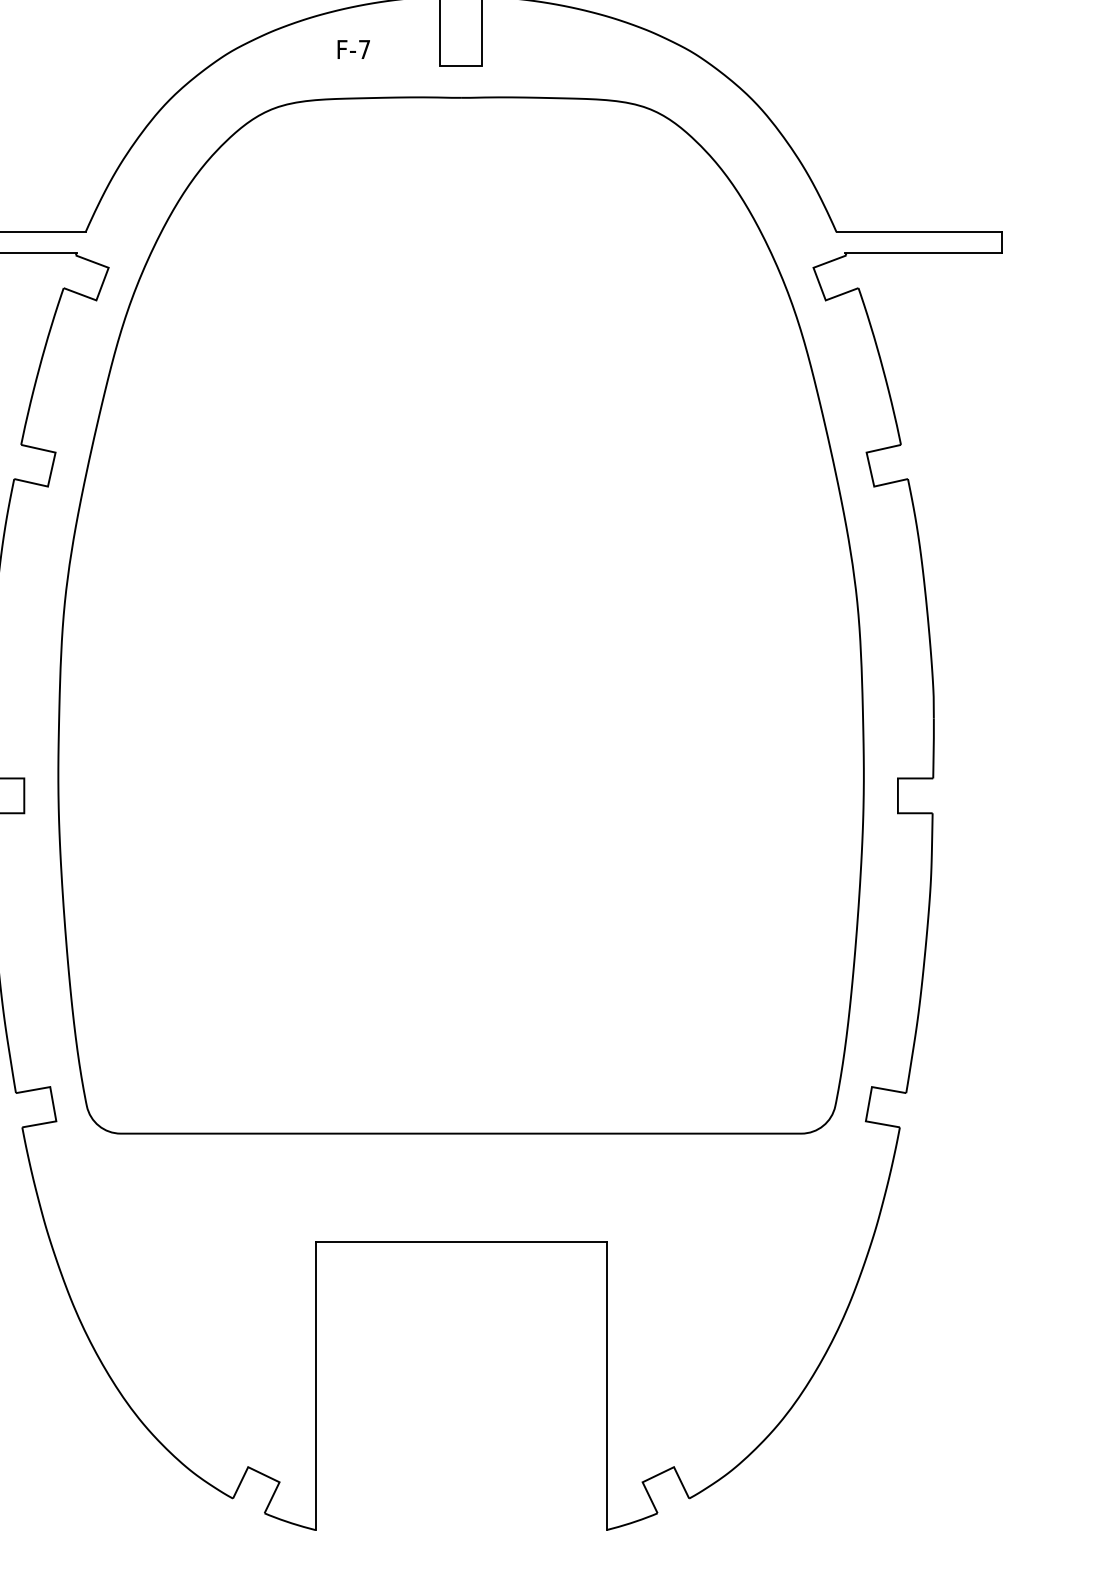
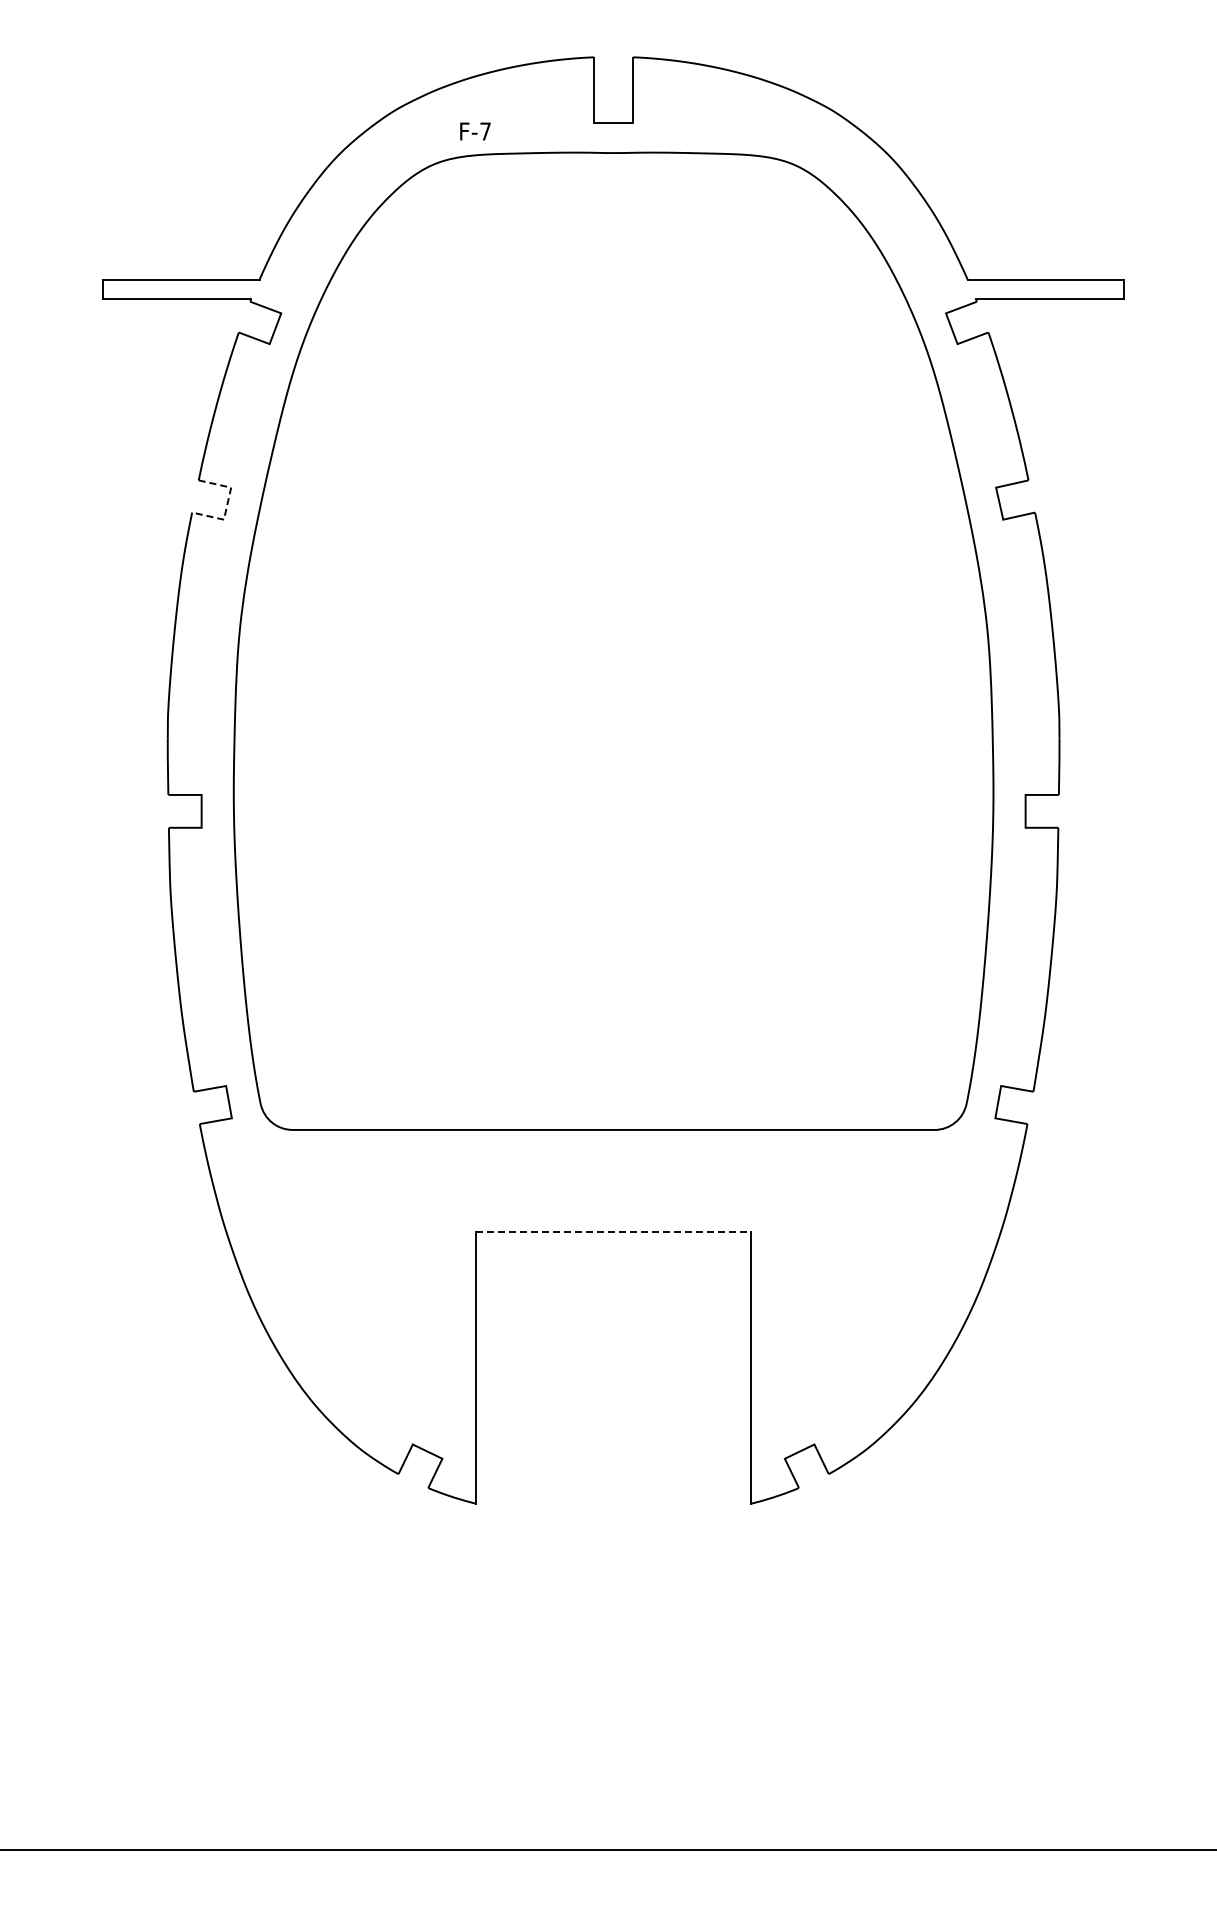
text: (353, 49) -> (475, 131), moved
line: (51, 469) -> (227, 503), solid -> dashed
line: (462, 1242) -> (614, 1232), solid -> dashed

